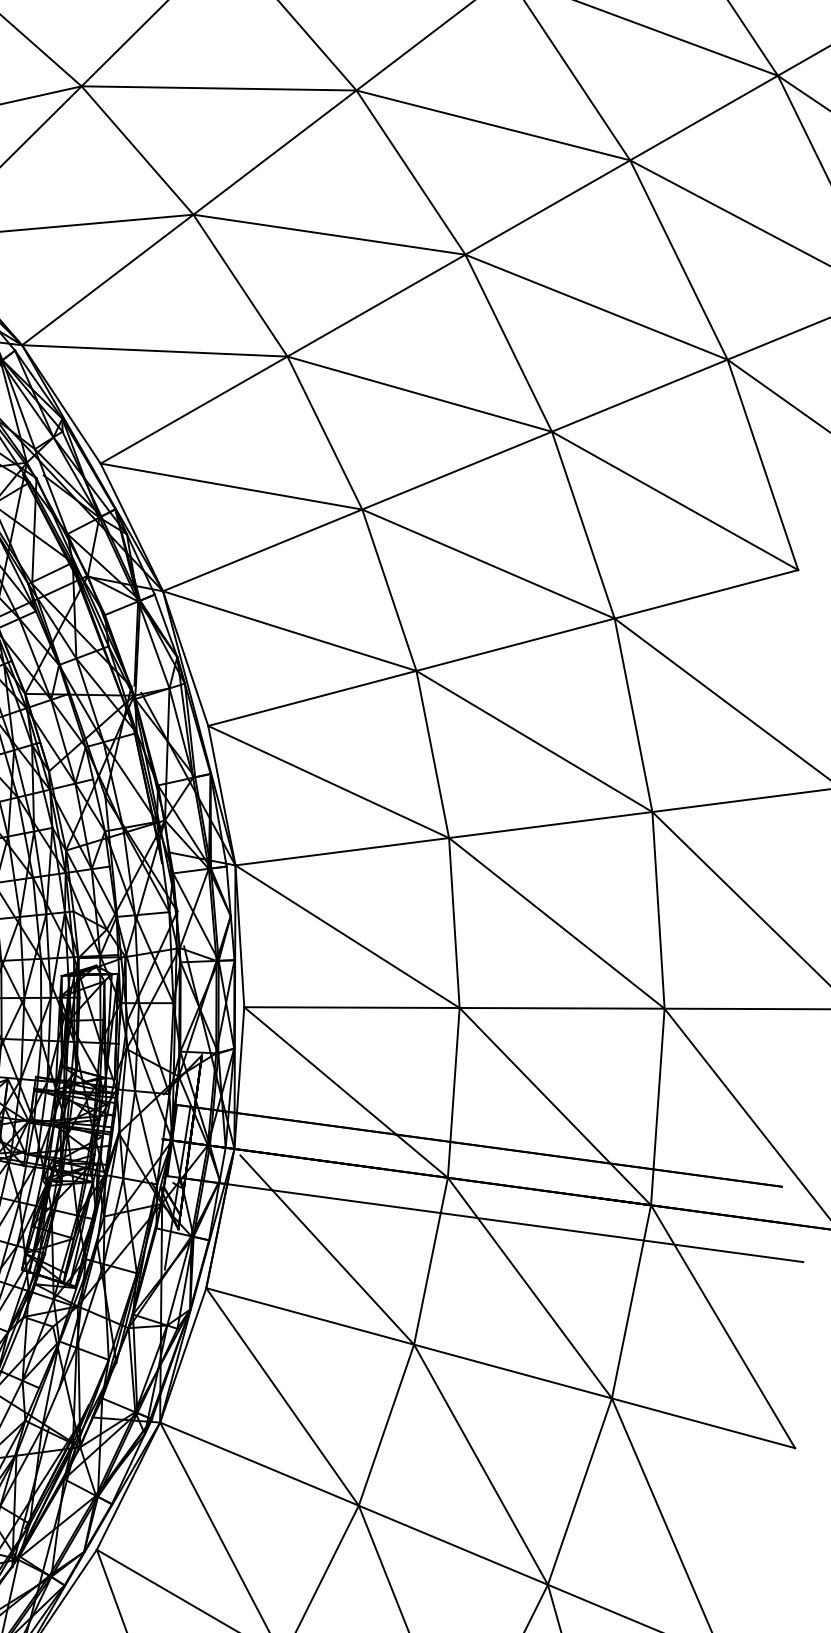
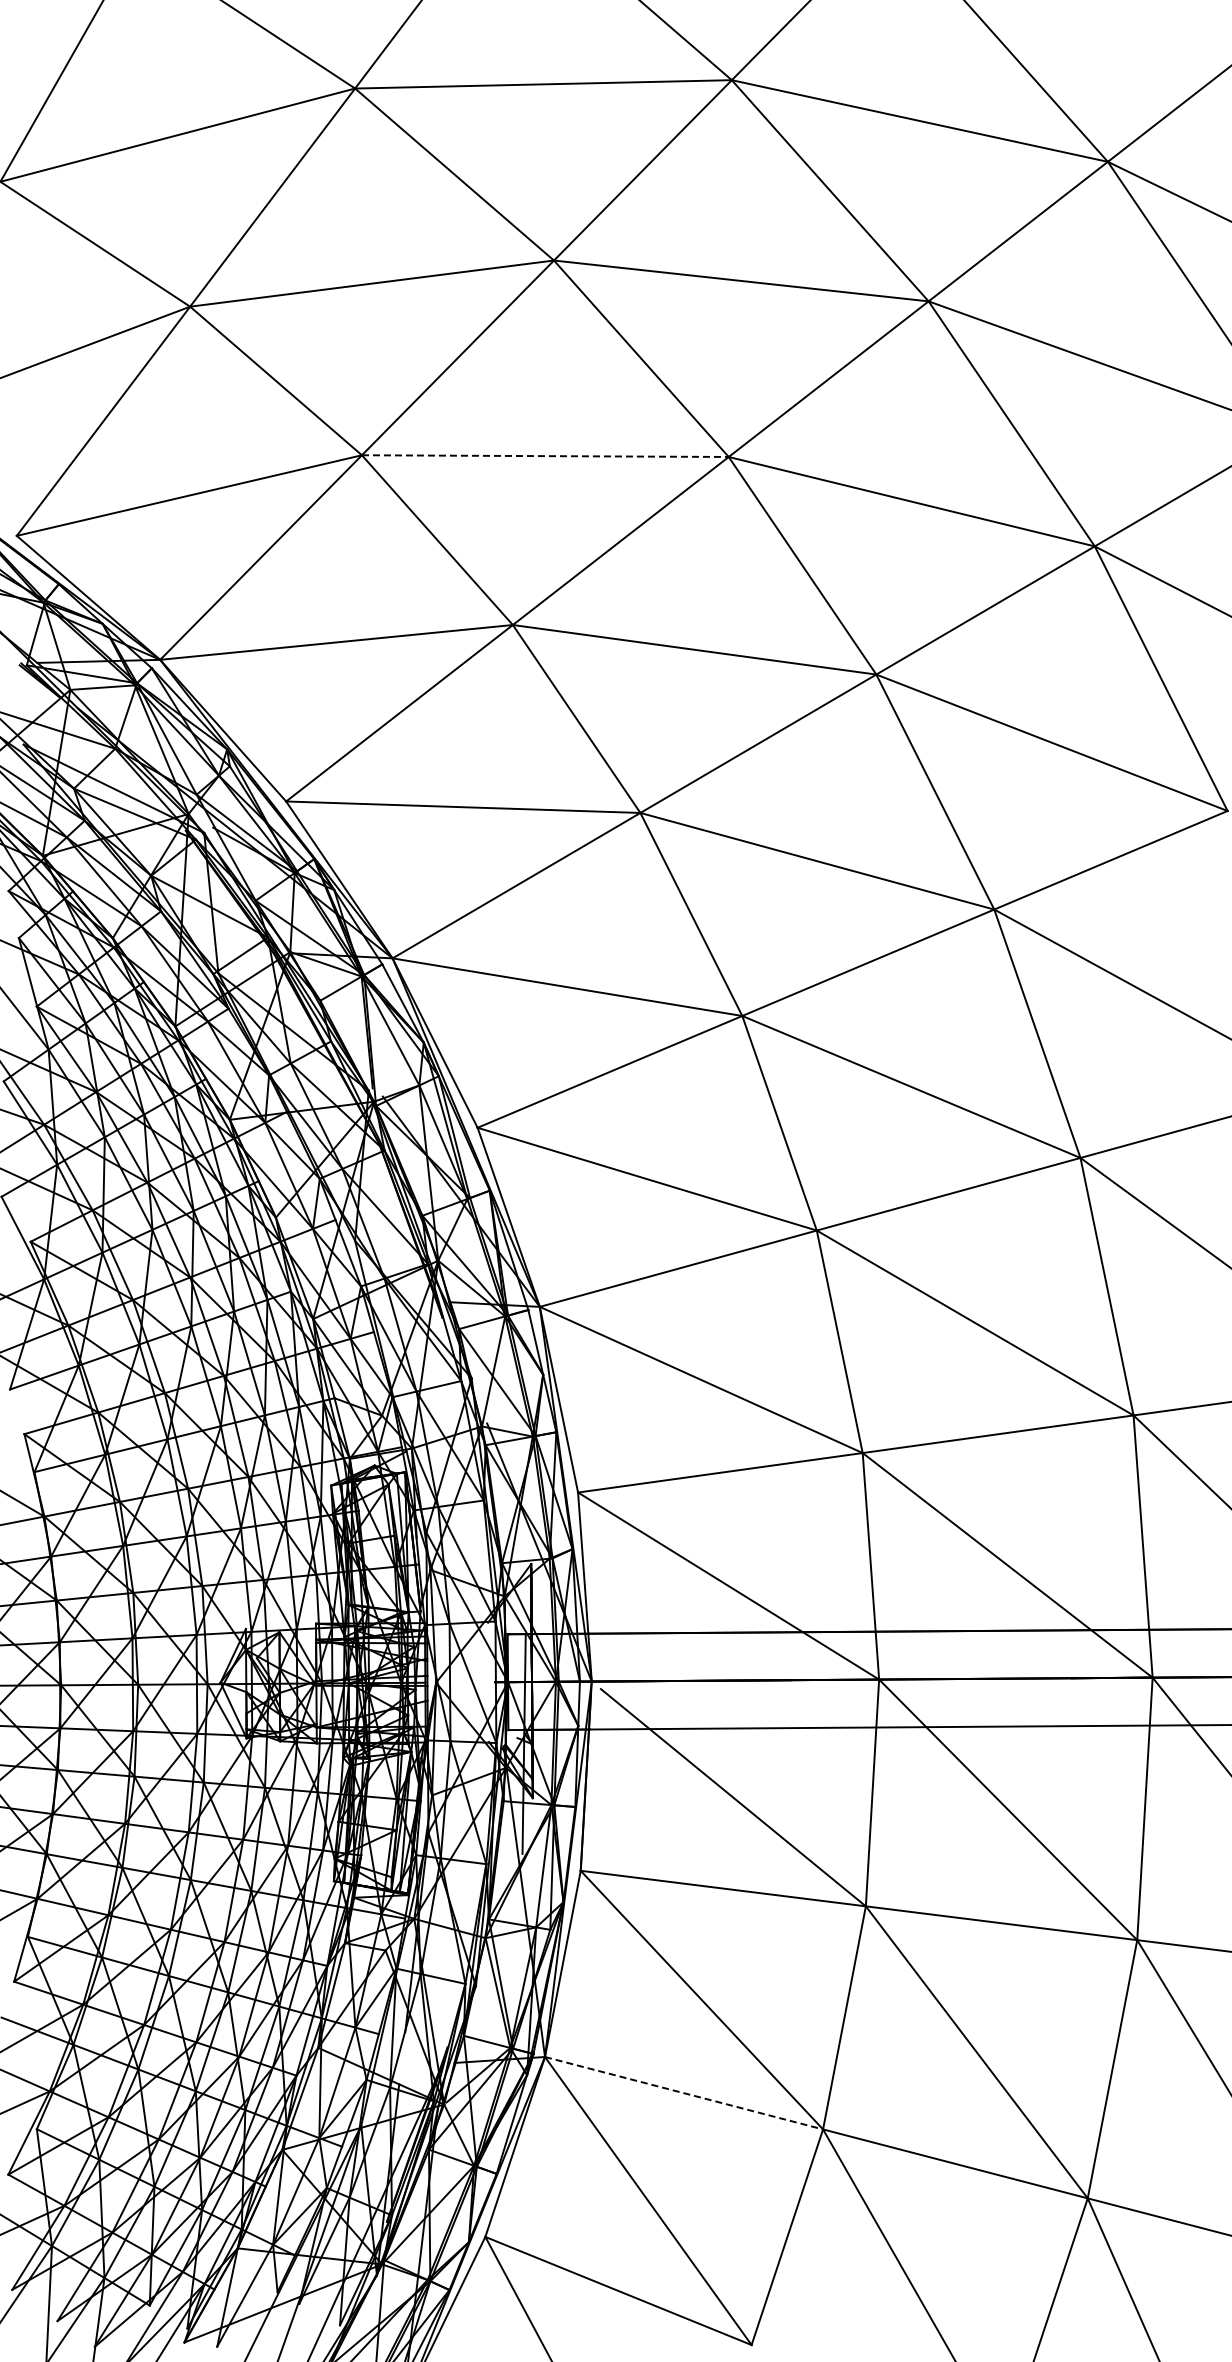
line: (329, 235) -> (545, 456), solid -> dashed
line: (259, 1464) -> (684, 2093), solid -> dashed

